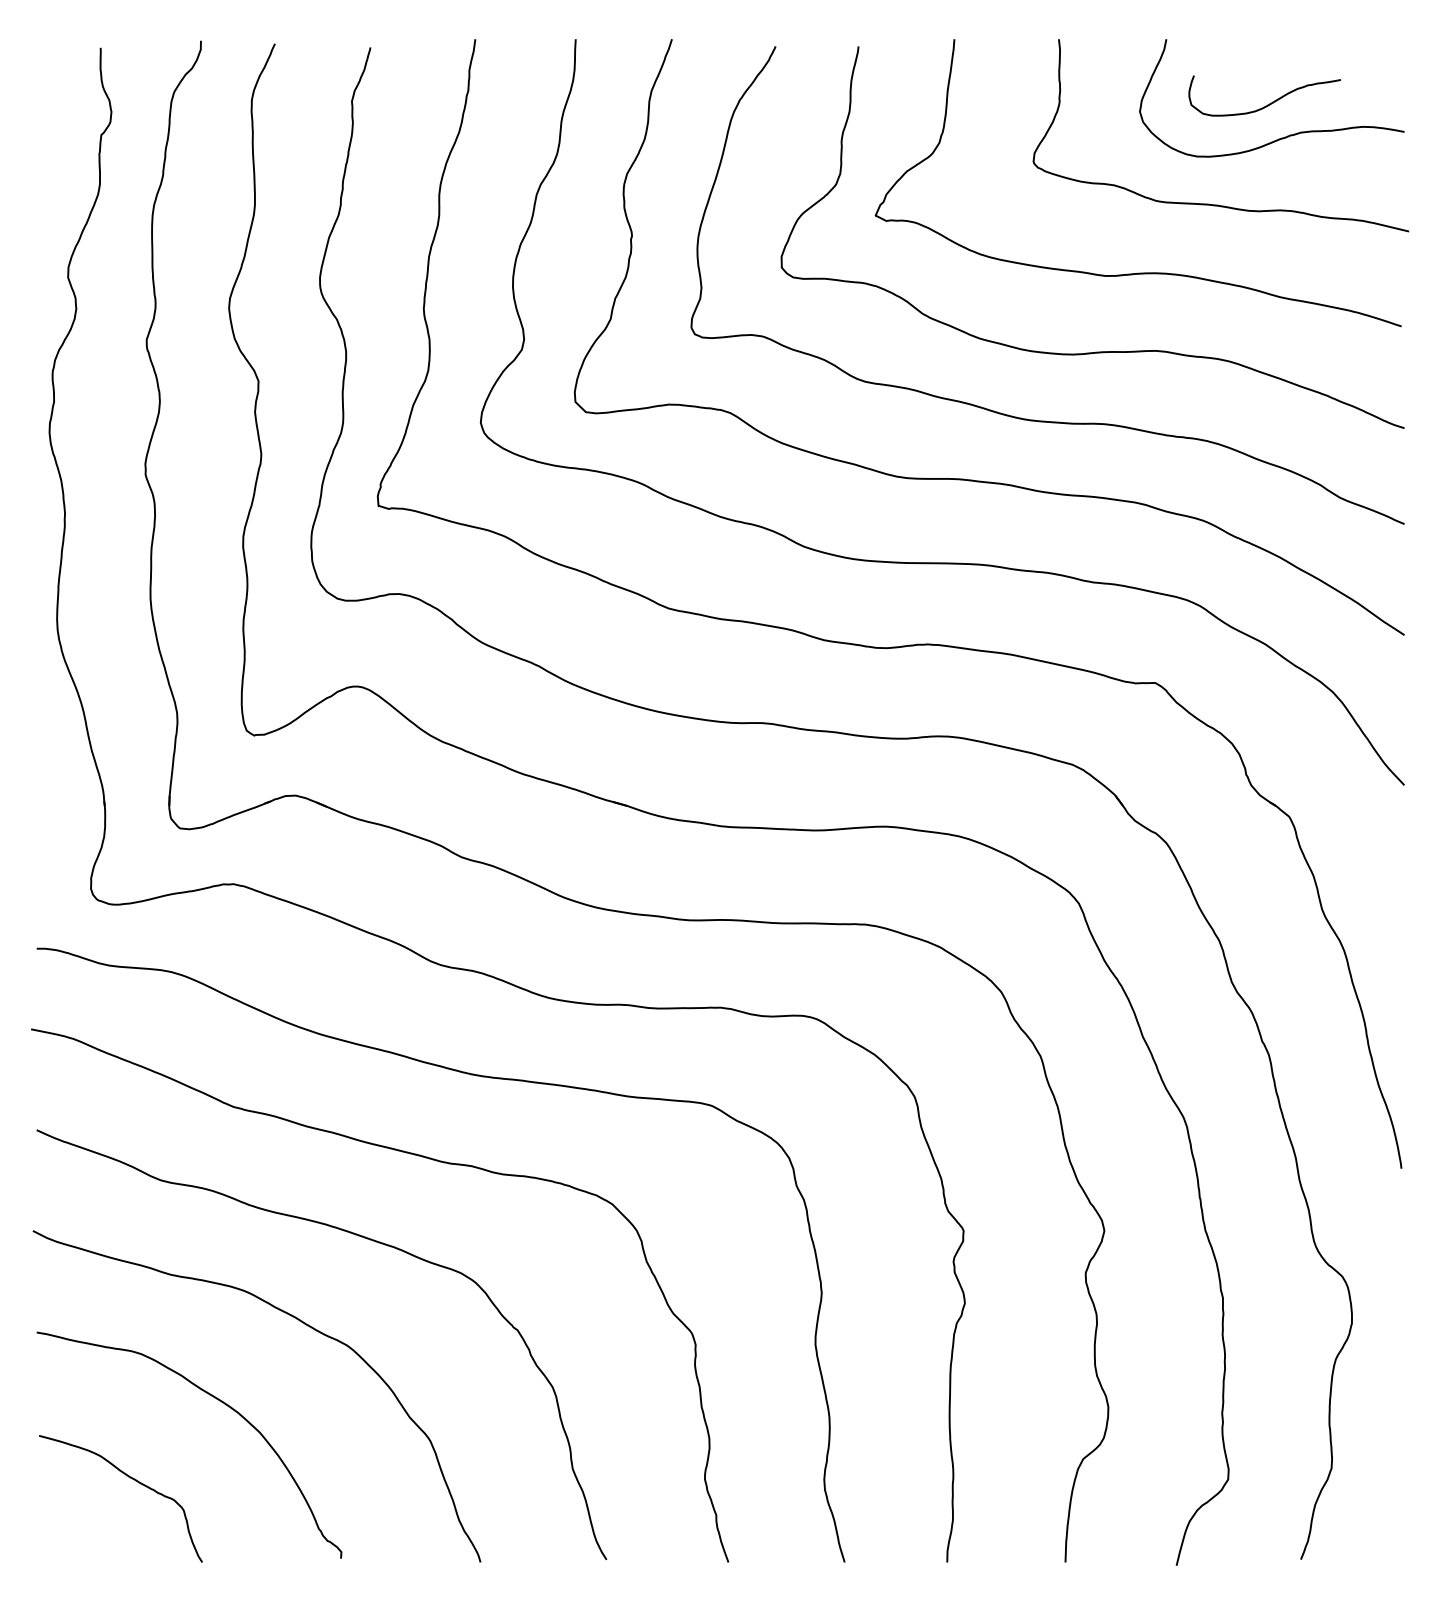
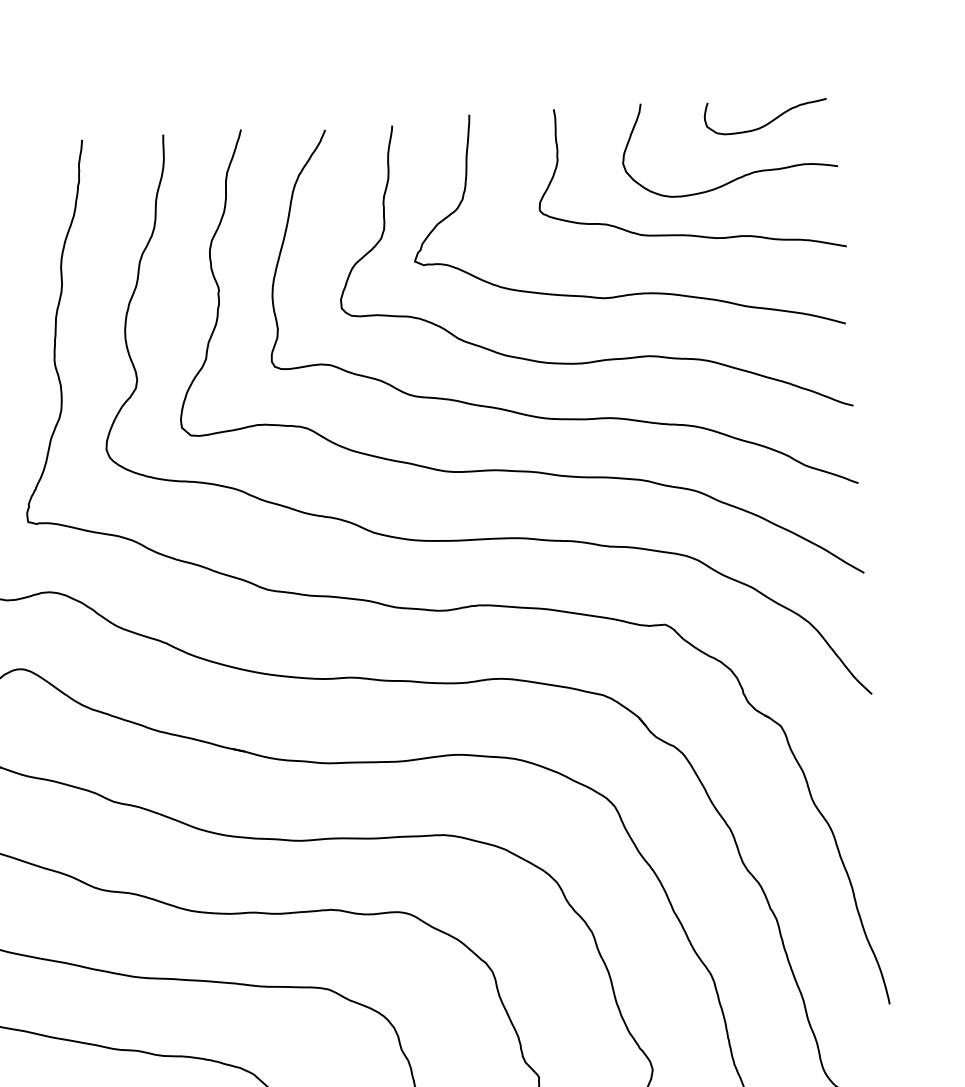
curve: (1269, 103) -> (770, 121), moved

